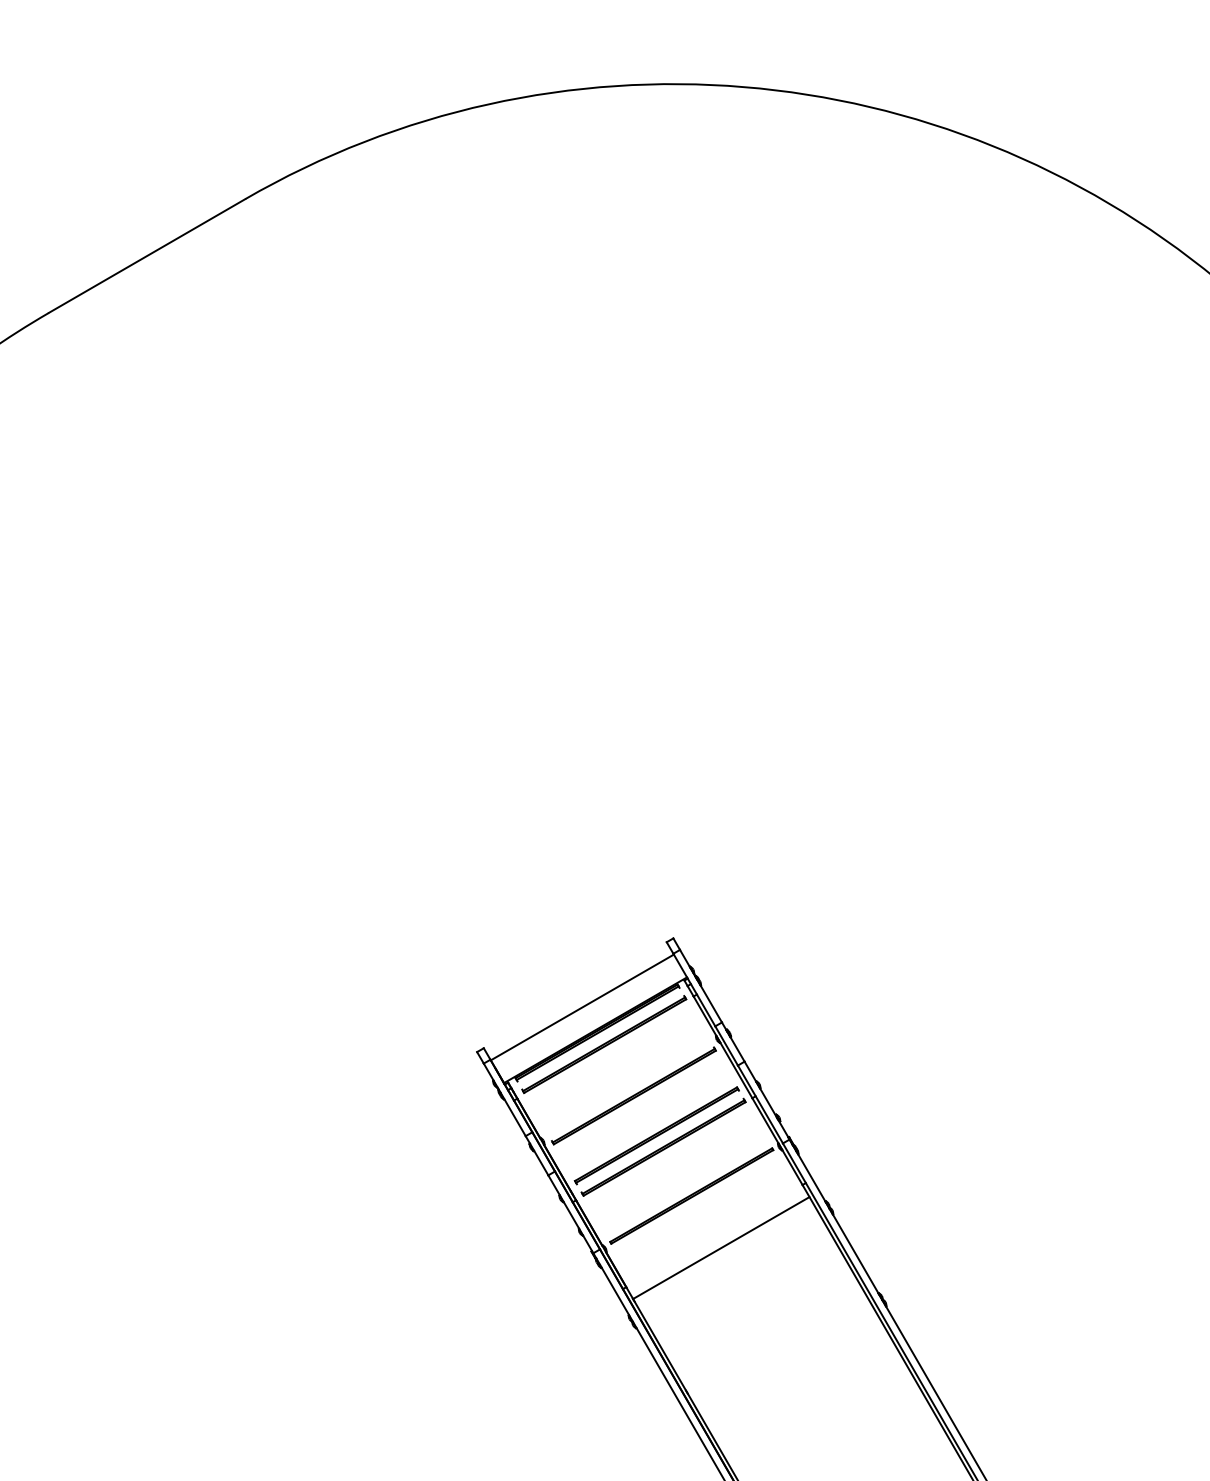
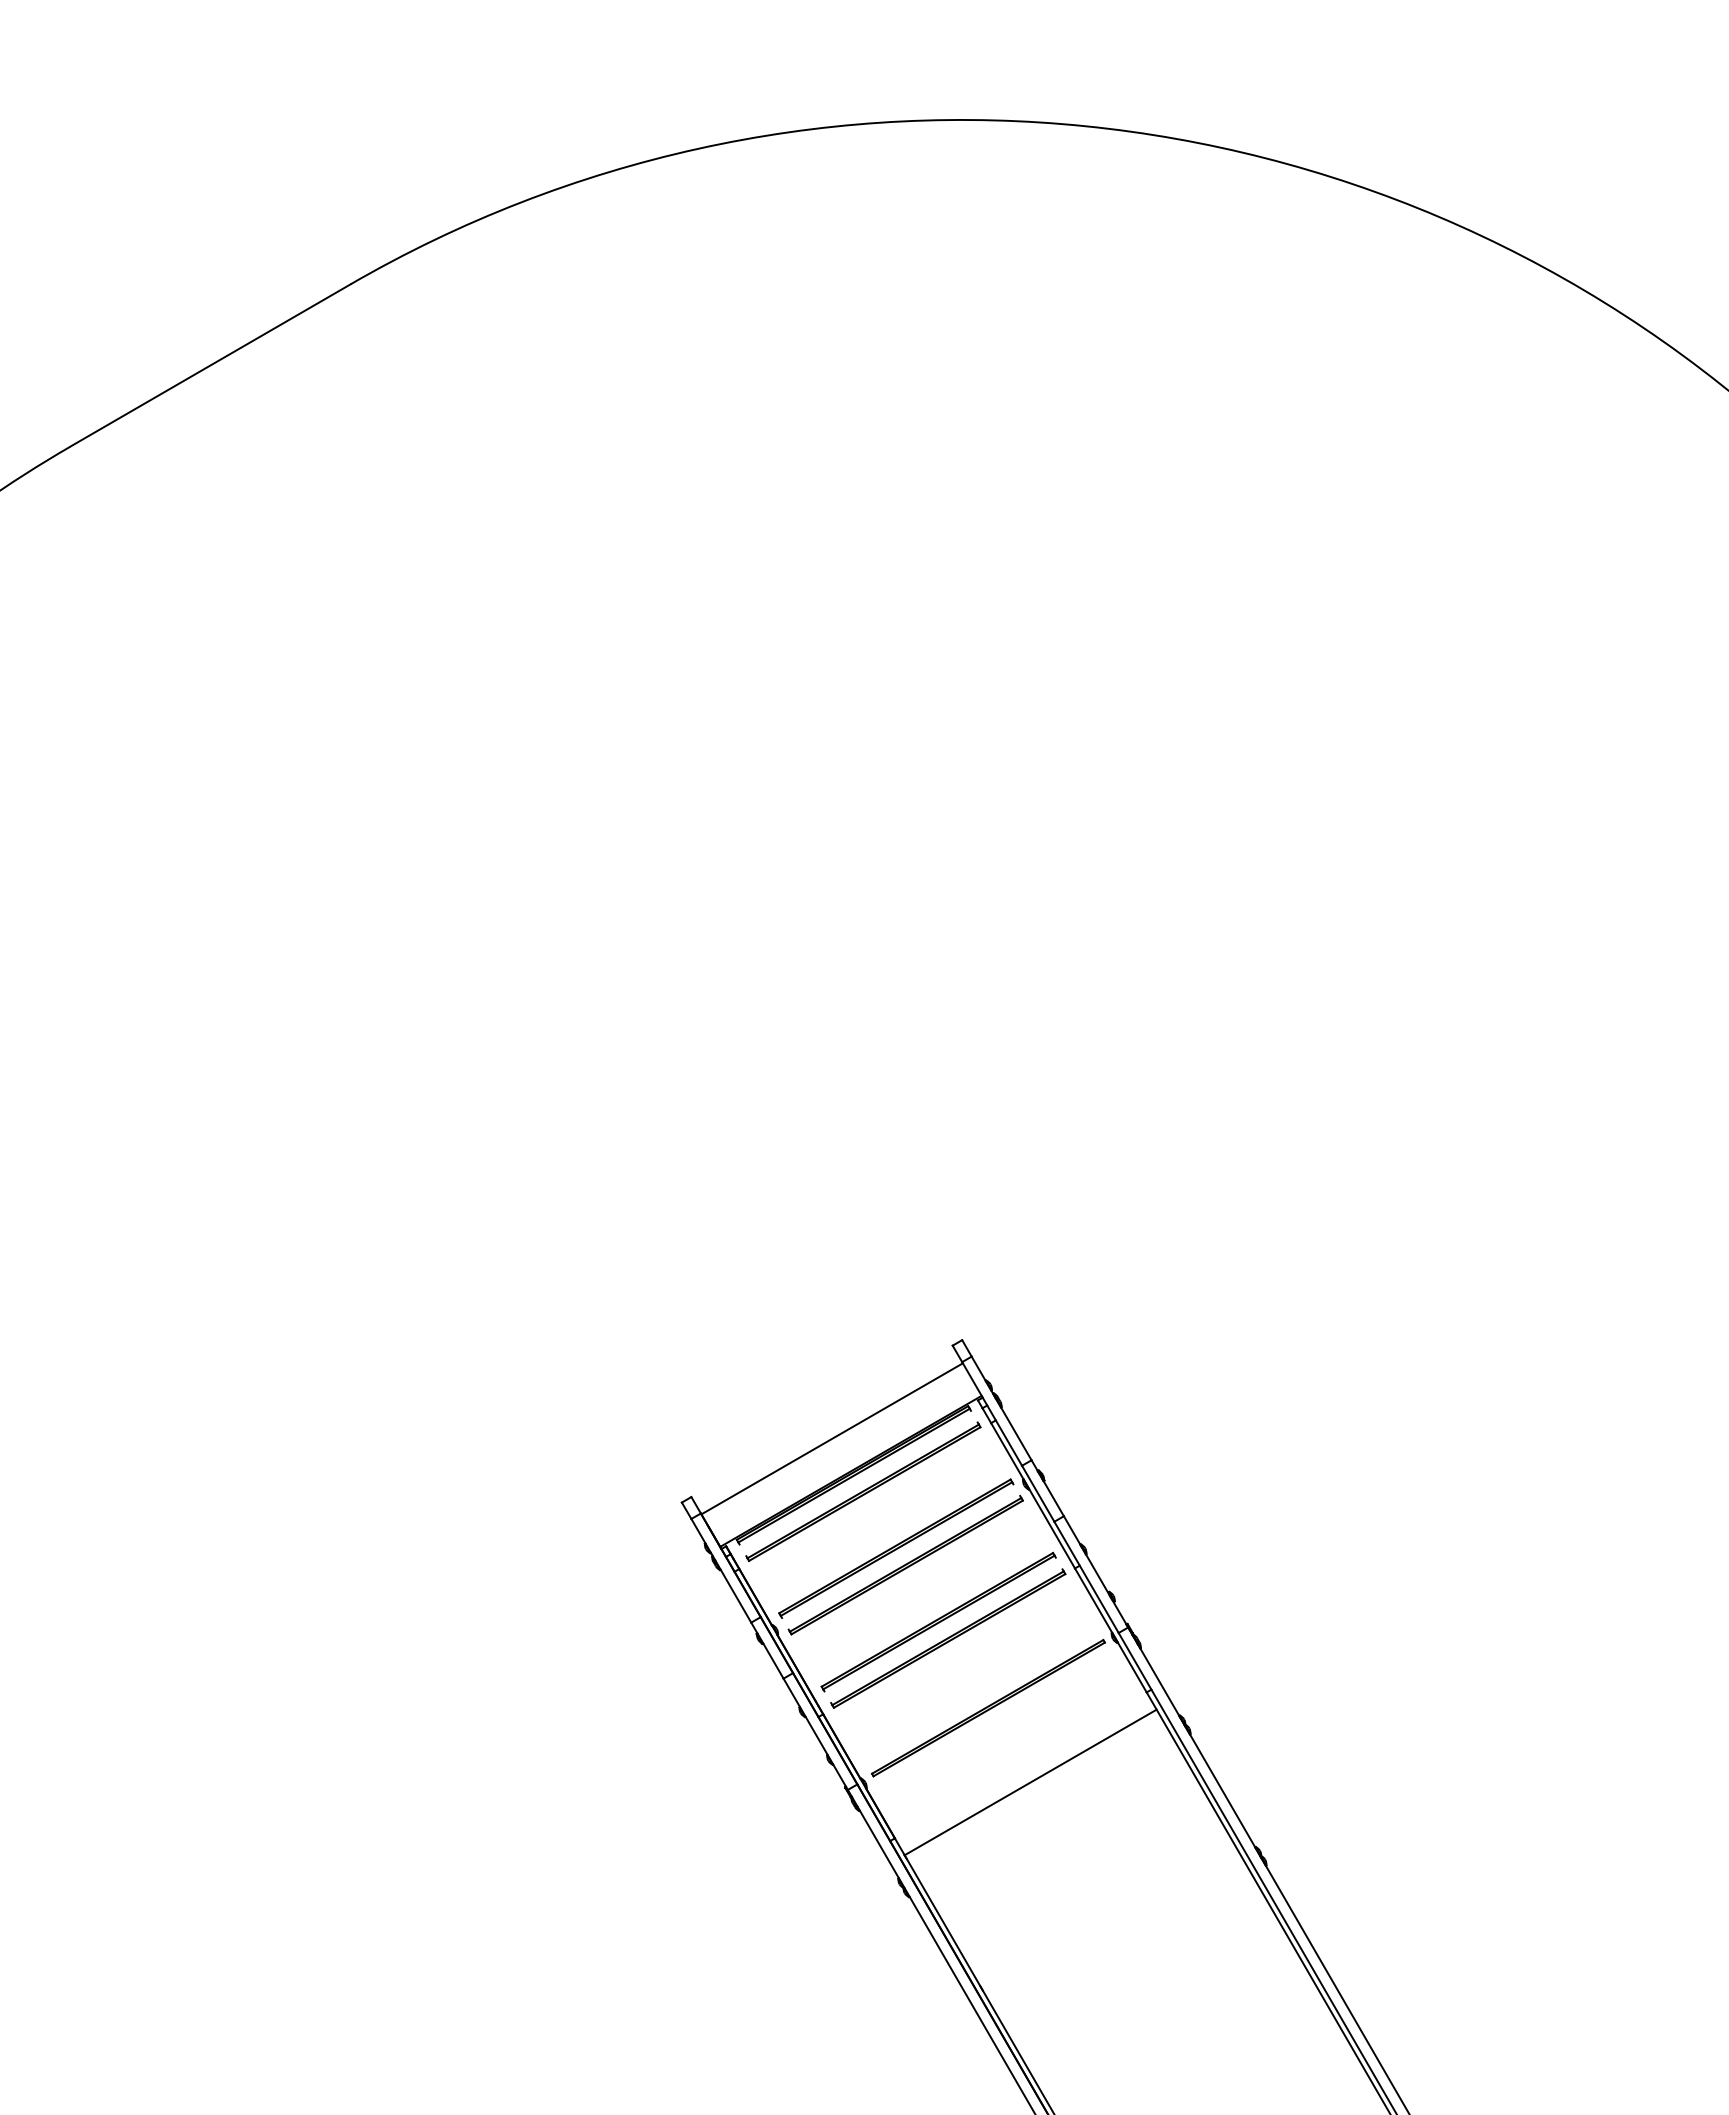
part: (627, 1084) -> (896, 1548), added

